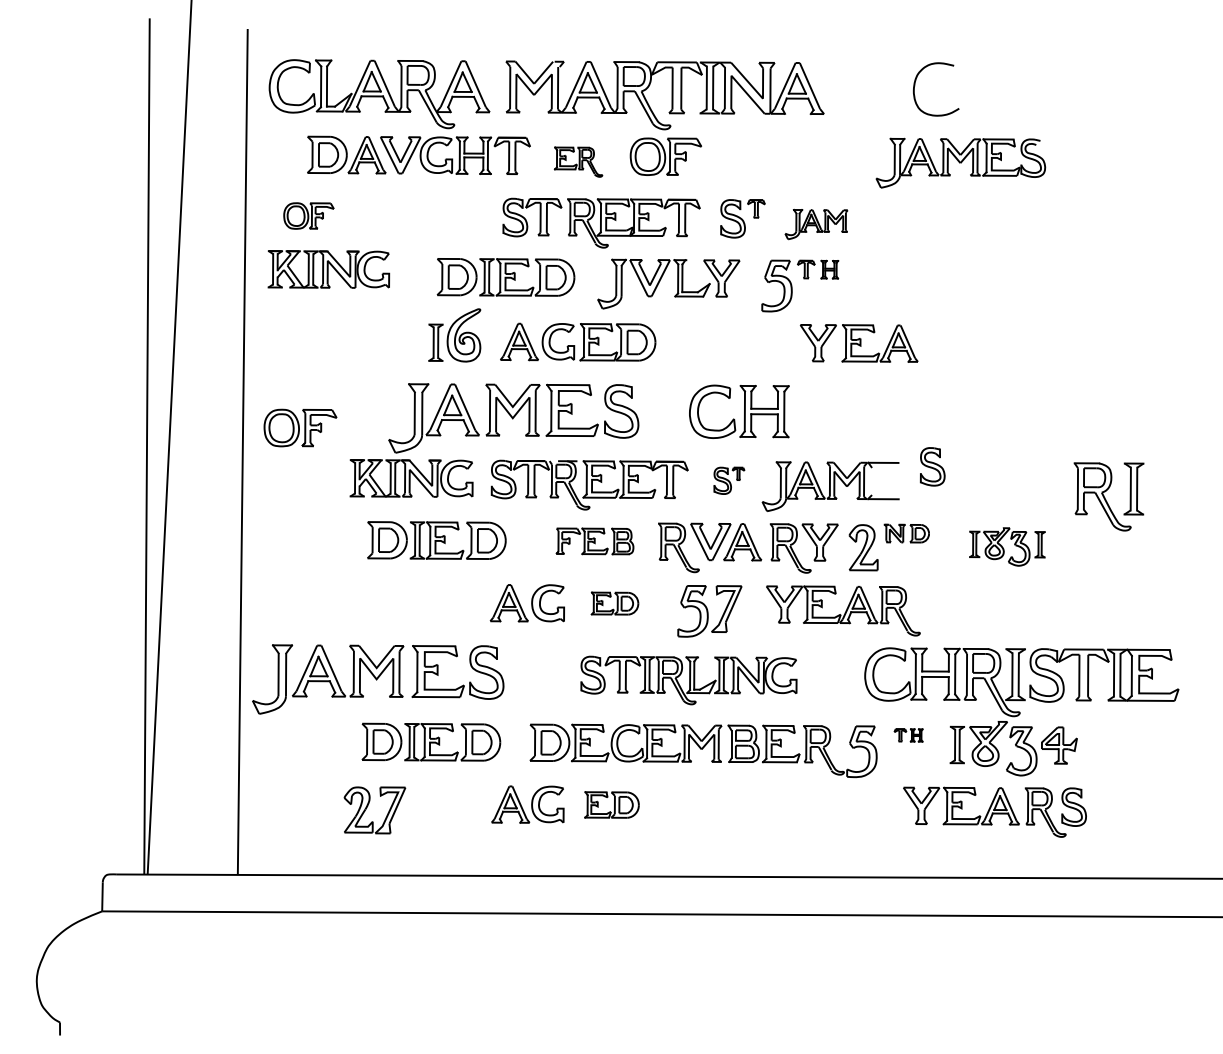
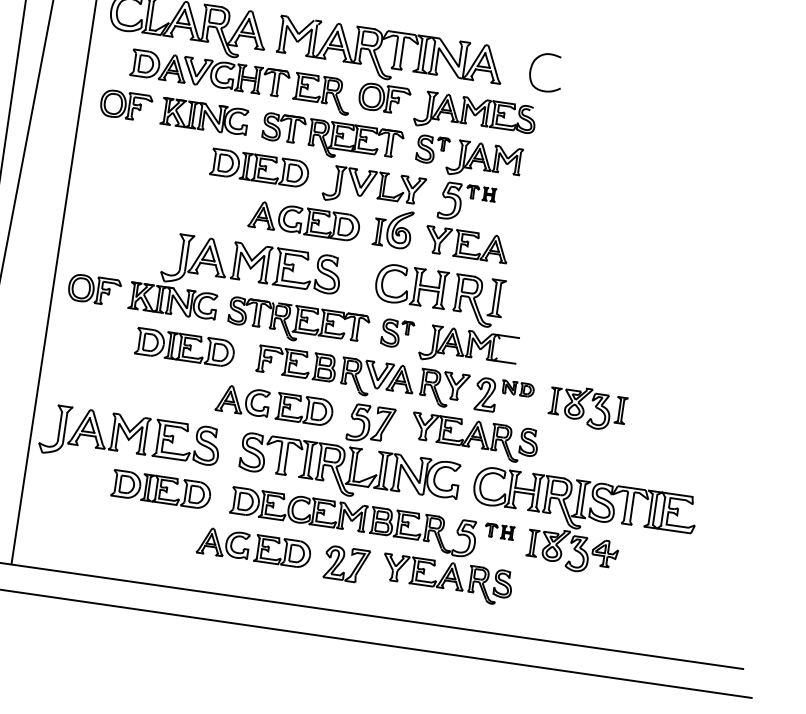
curve: (915, 86) -> (531, 68), moved
part: (578, 161) -> (322, 93), size x1.67
part: (960, 162) -> (474, 115), moved
part: (308, 215) -> (126, 105), size x1.43
part: (816, 224) -> (484, 161), size x1.67
part: (328, 269) -> (204, 116), moved
part: (454, 335) -> (392, 228), moved
part: (858, 343) -> (466, 244), moved
part: (300, 427) -> (94, 289), moved
part: (932, 466) -> (529, 442), moved
part: (729, 480) -> (397, 333), size x1.43
part: (1108, 496) -> (478, 301), moved
part: (594, 541) -> (296, 363), size x1.43
part: (1007, 546) -> (587, 407), size x1.43
part: (614, 603) -> (304, 409), size x1.67
part: (688, 680) -> (349, 471), size x1.43
part: (908, 735) -> (499, 531), size x1.43
part: (611, 804) -> (282, 551), size x1.43
part: (368, 806) -> (342, 561), moved
part: (994, 811) -> (446, 579), moved

